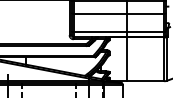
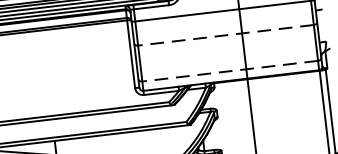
line: (118, 13) -> (225, 34), solid -> dashed
line: (118, 32) -> (229, 71), solid -> dashed

